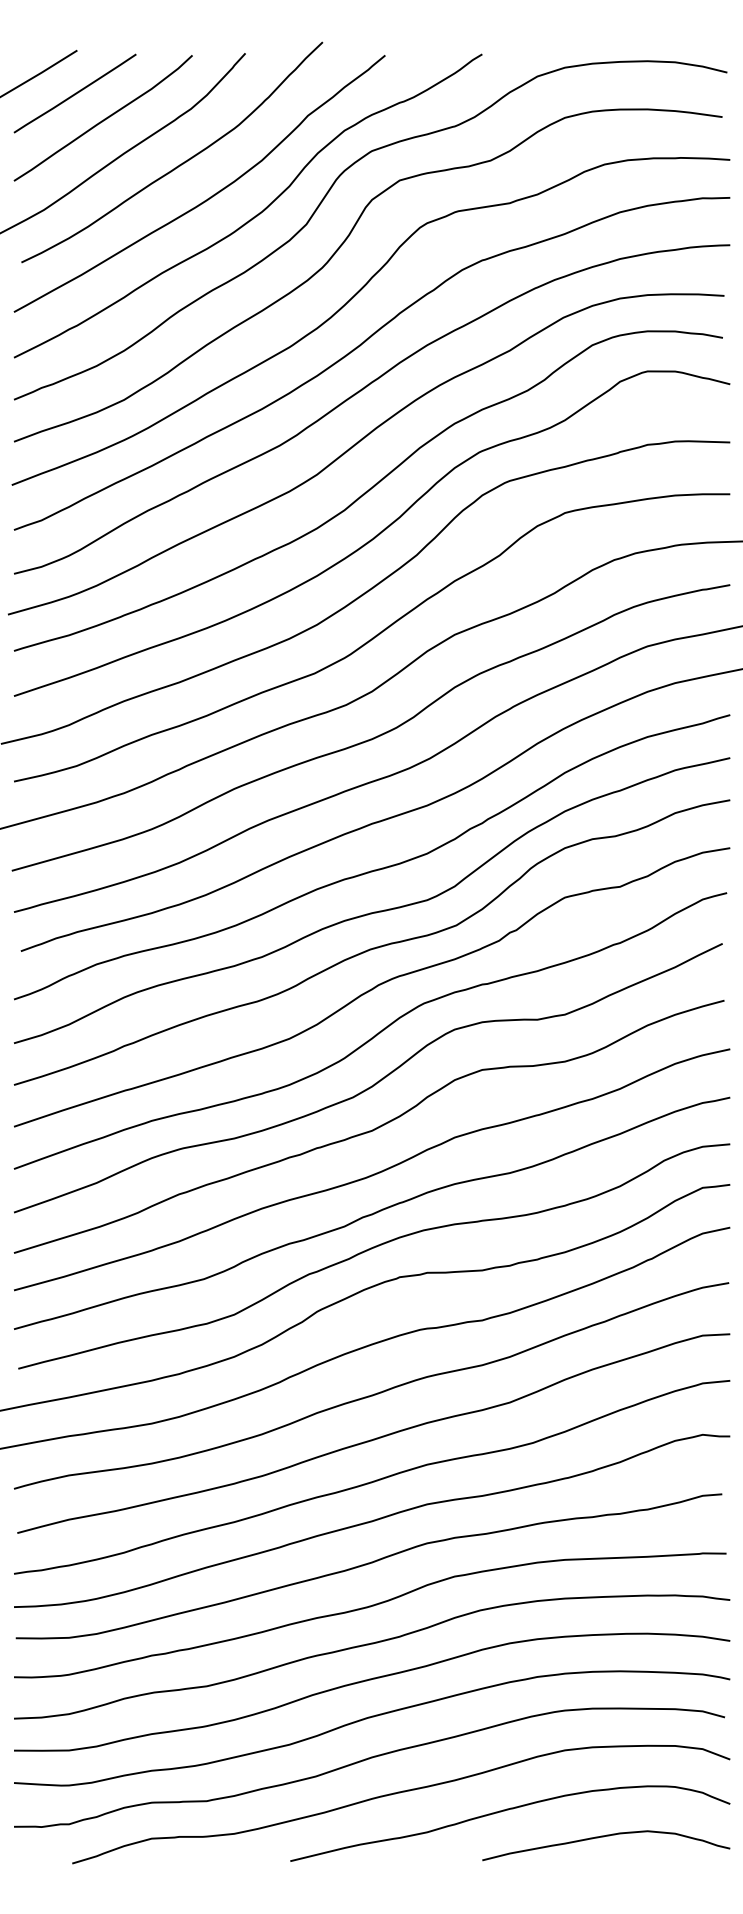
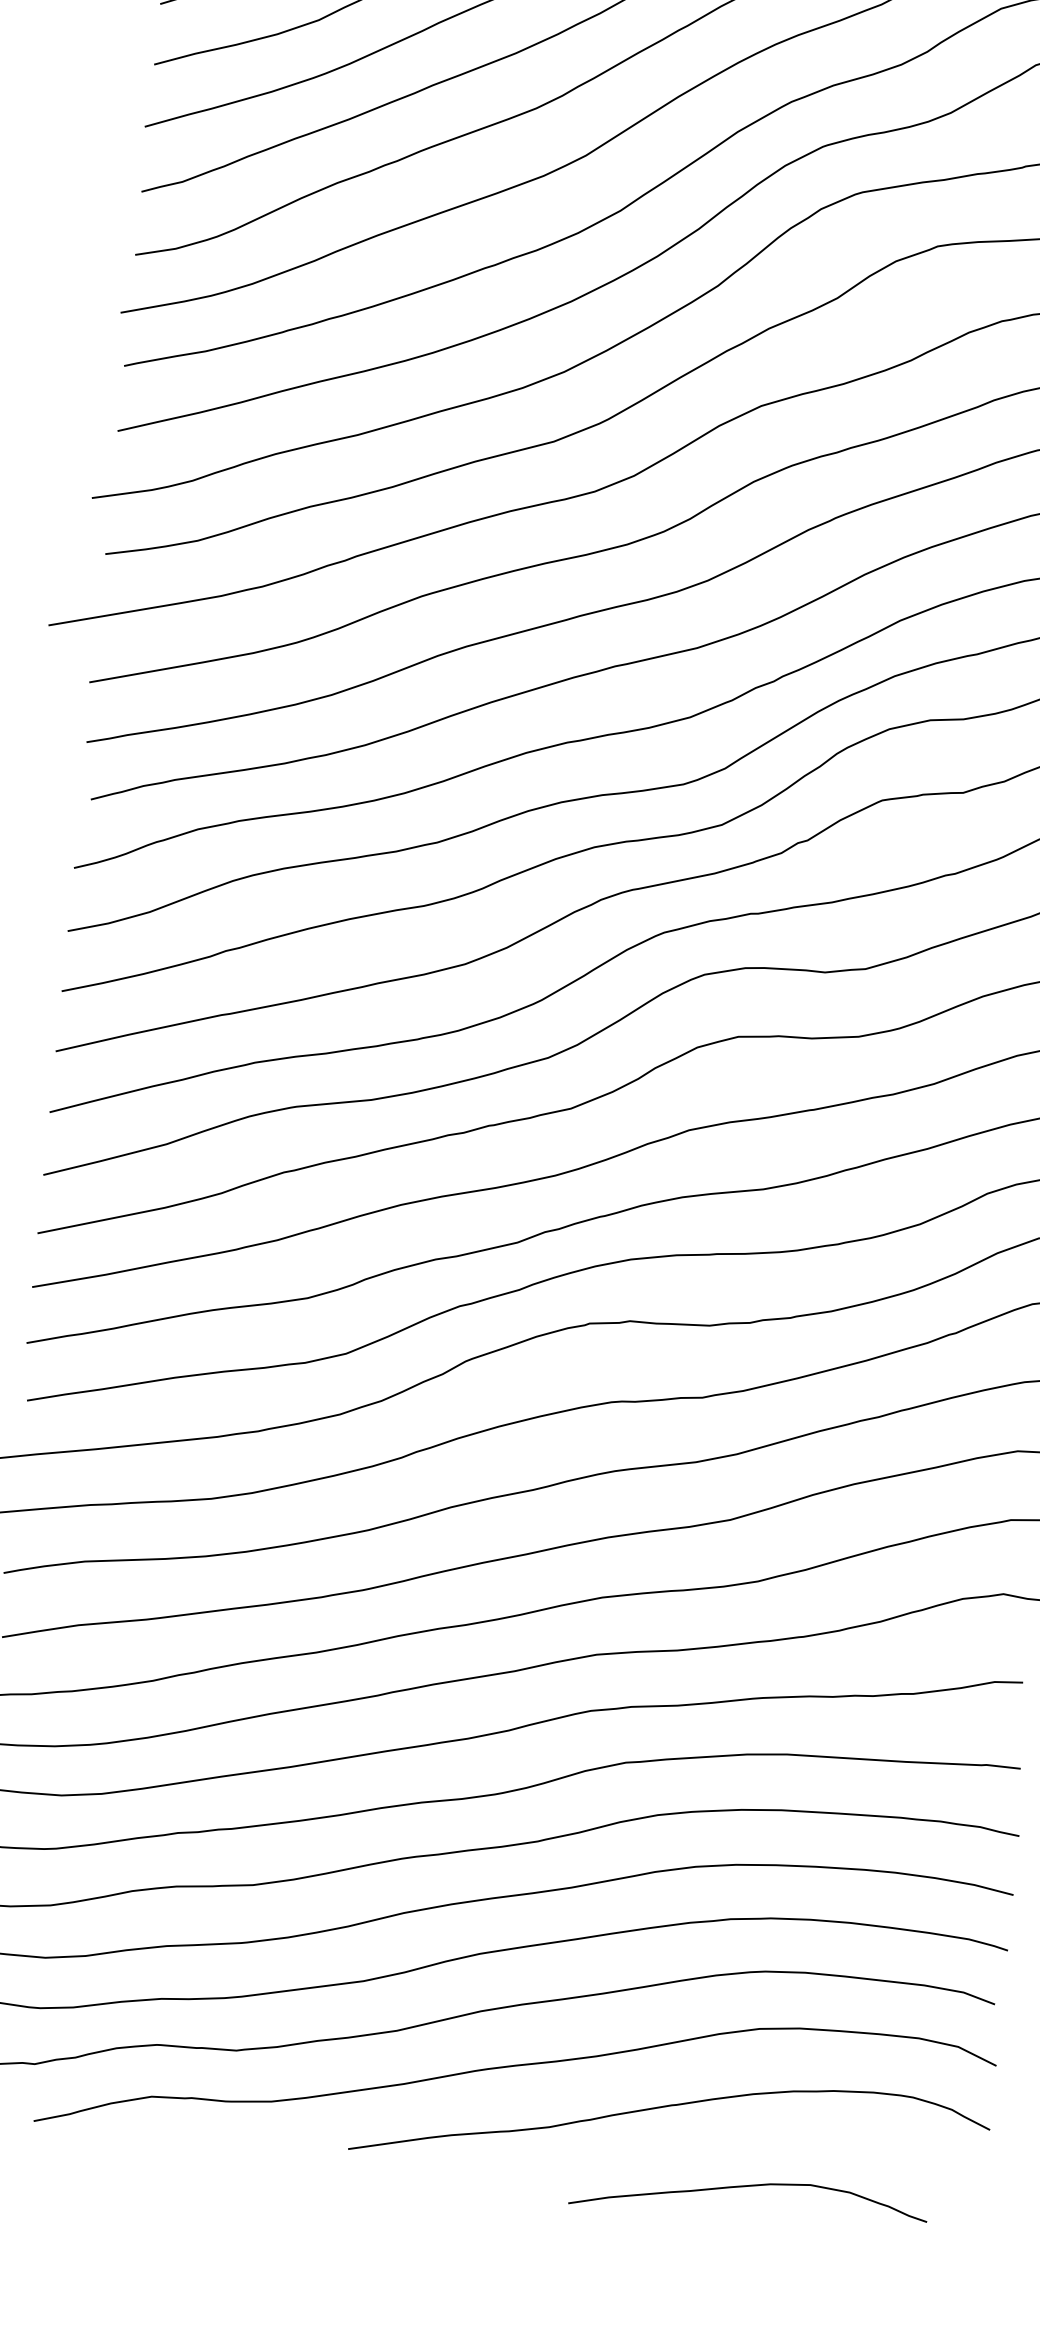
curve: (604, 1837) -> (747, 2187), moved

